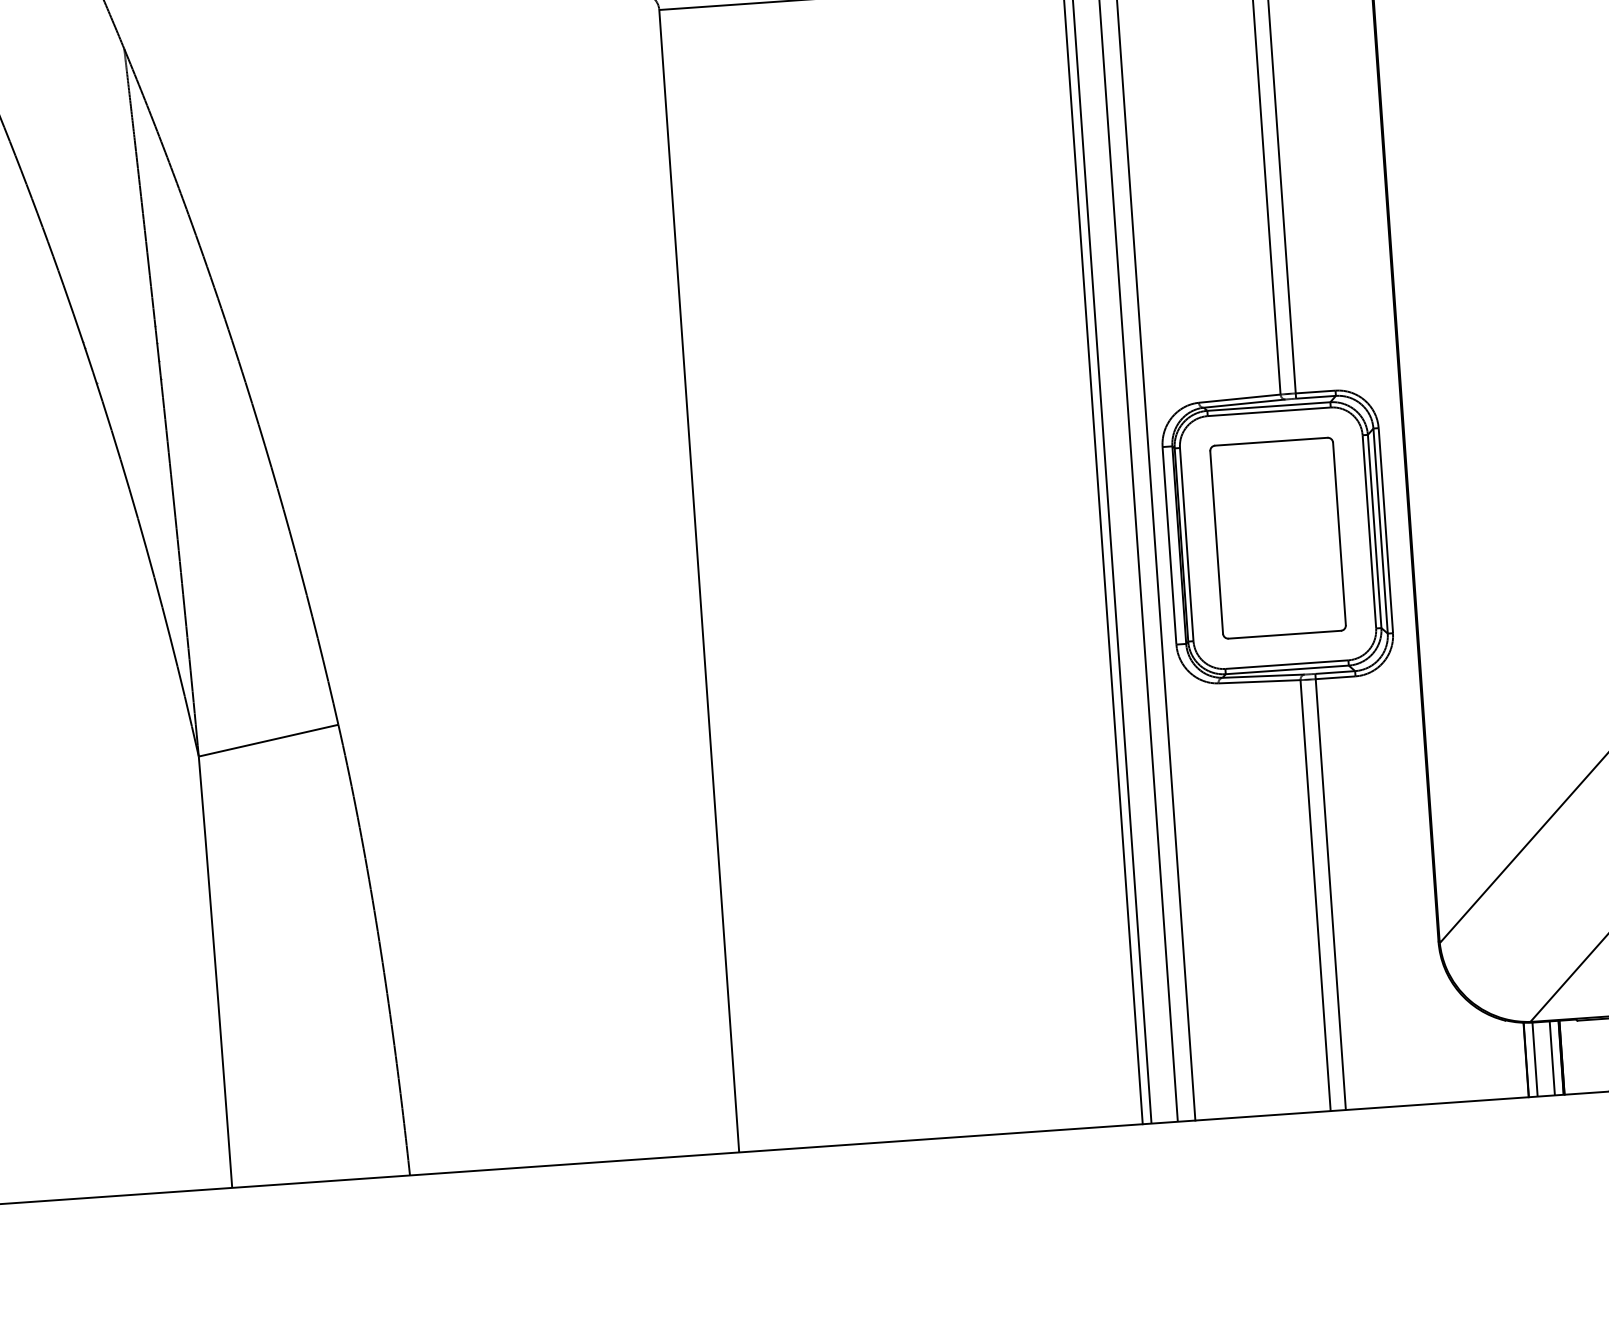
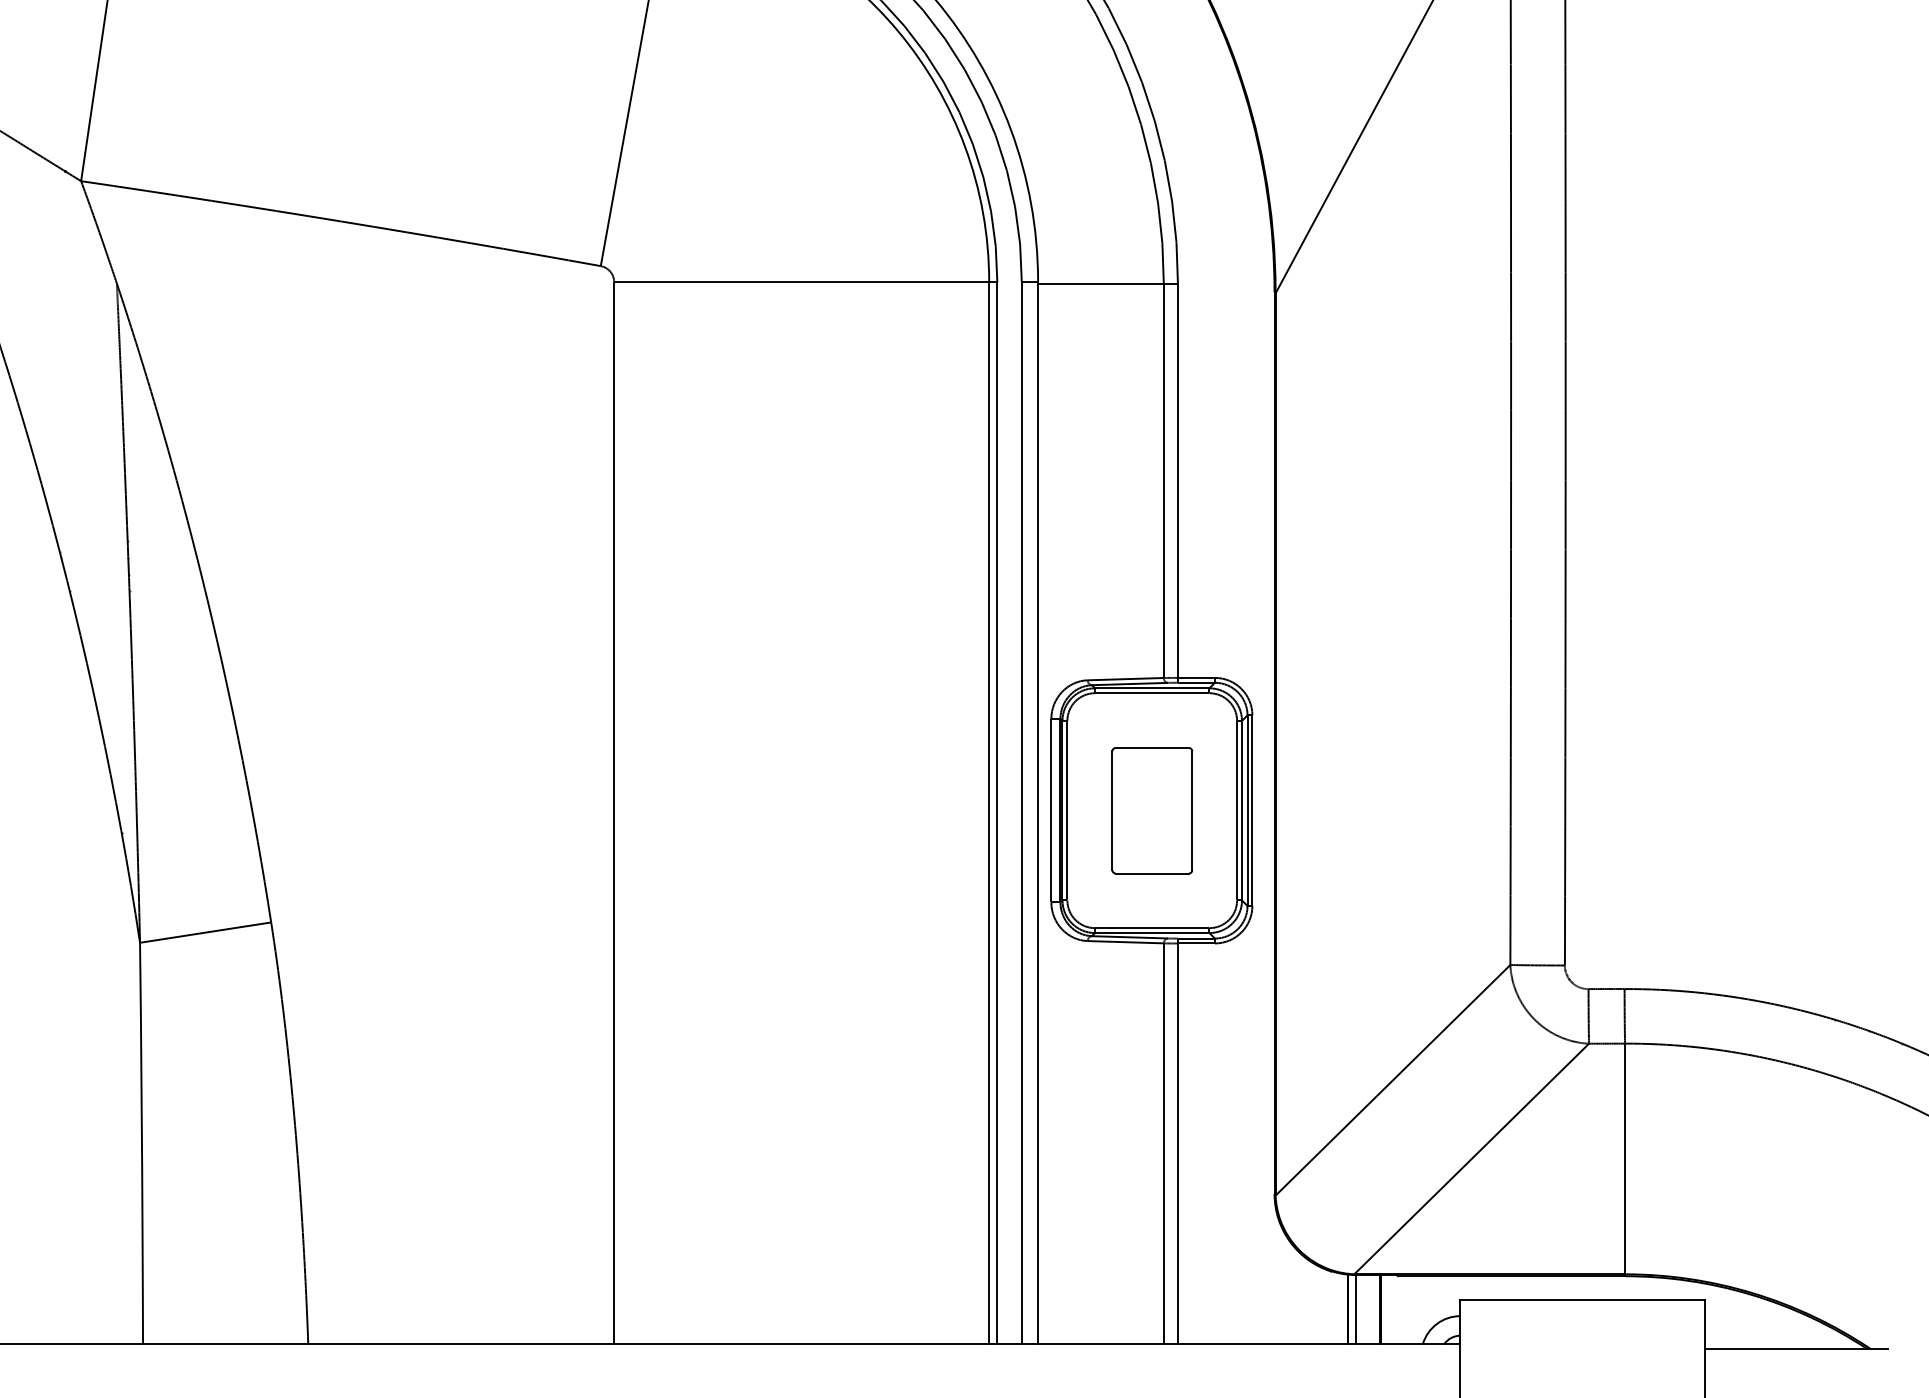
part: (1278, 538) -> (1152, 810), size x0.7
line: (1552, 1058) -> (1372, 1309), removed

